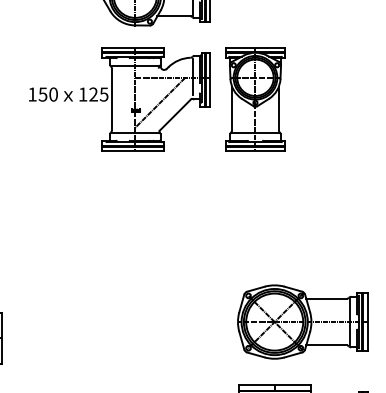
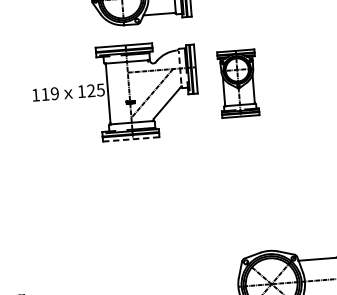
line: (193, 76) -> (180, 67), solid -> dashed
text: (47, 94) -> (49, 94), 150 -> 119
part: (255, 99) -> (238, 83), size x0.7
line: (133, 151) -> (131, 139), solid -> dashed

